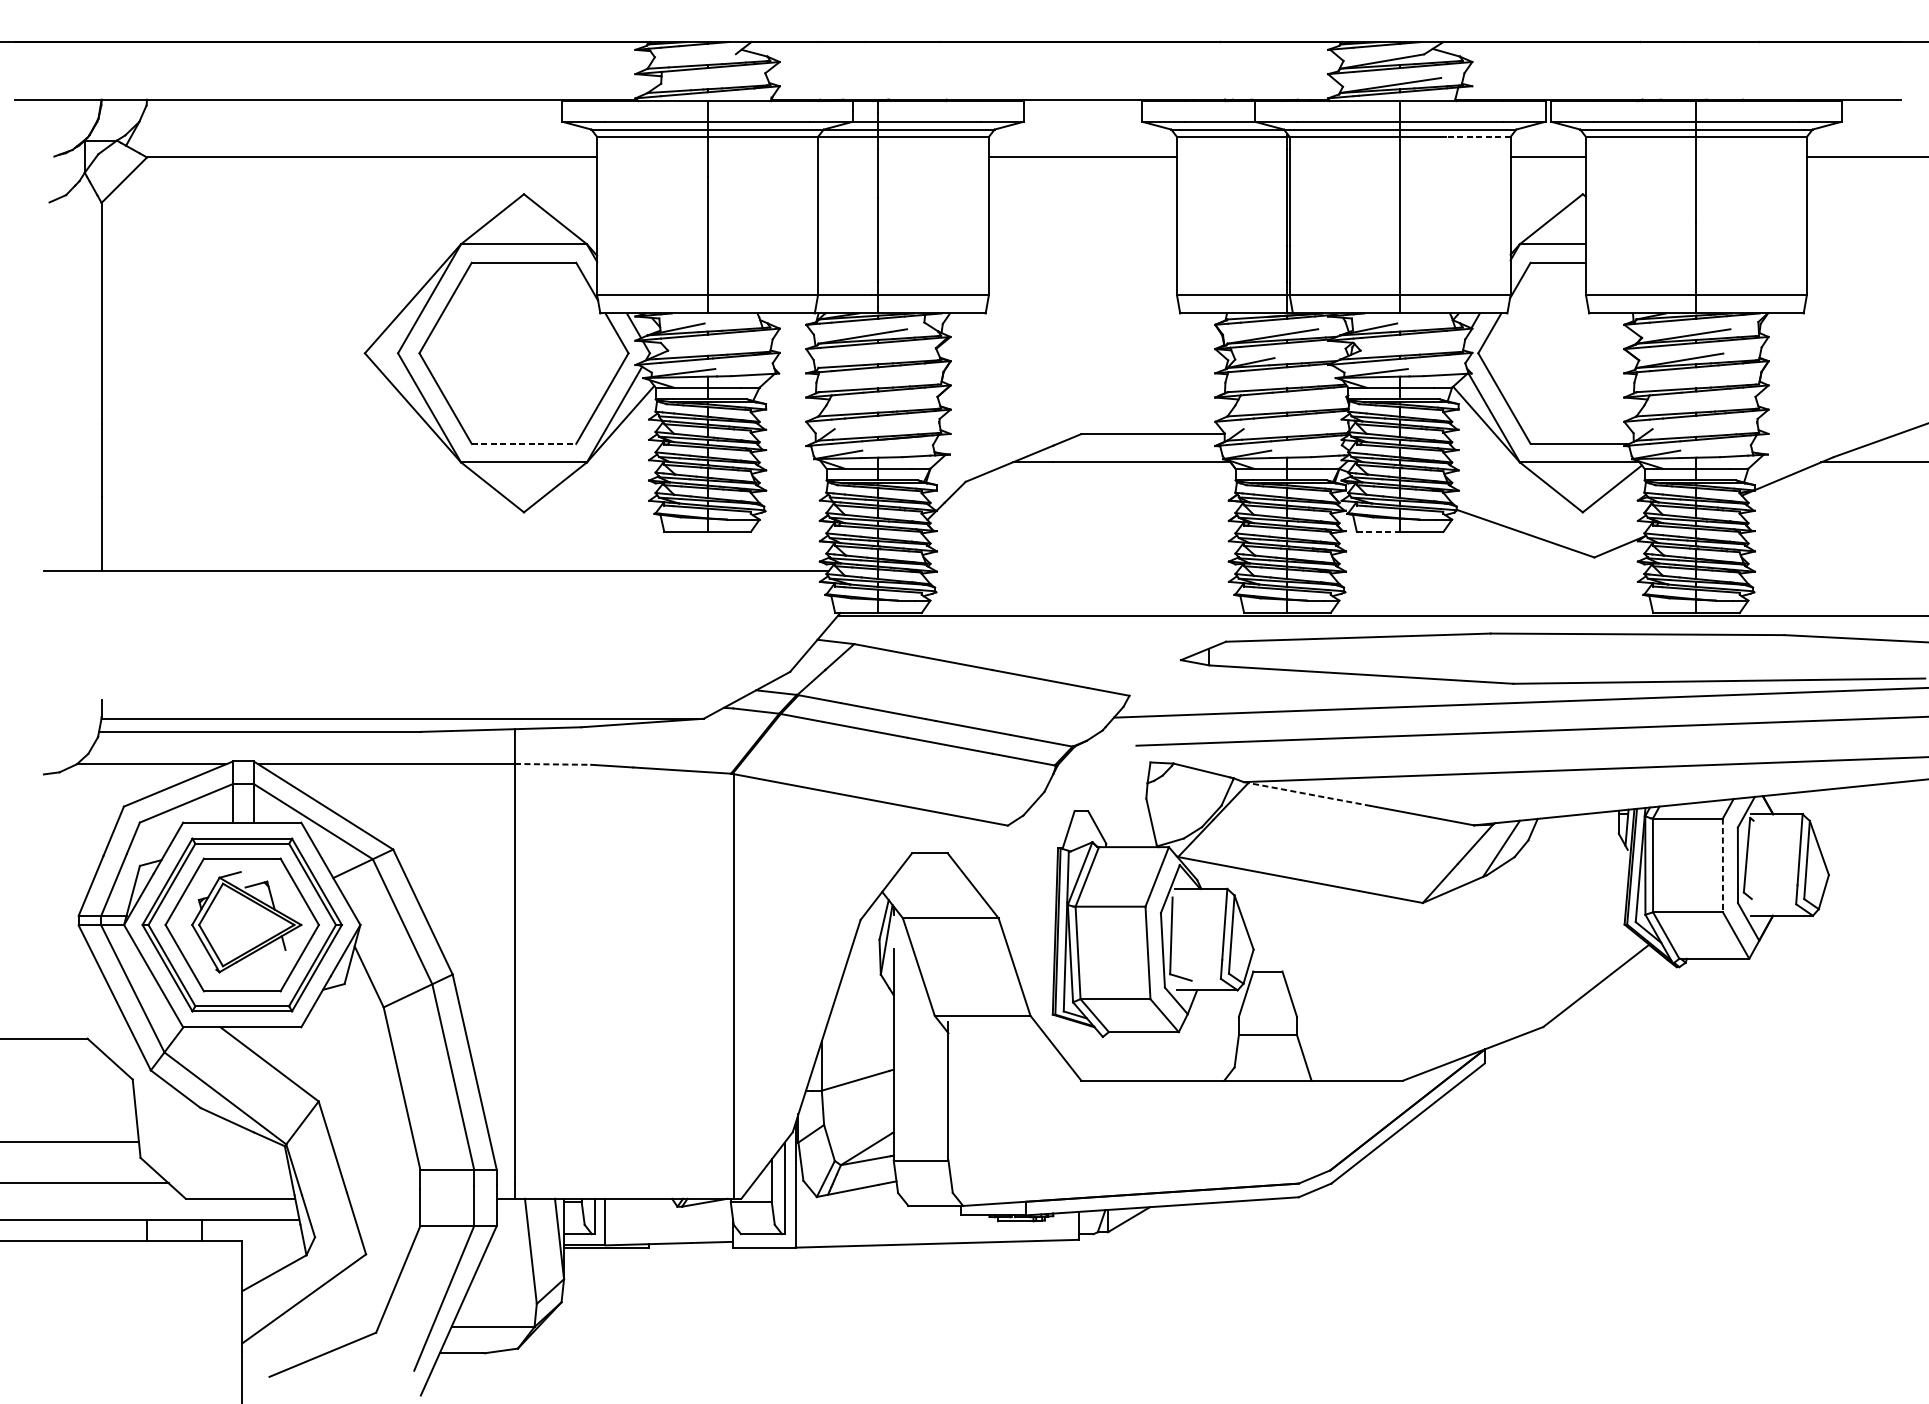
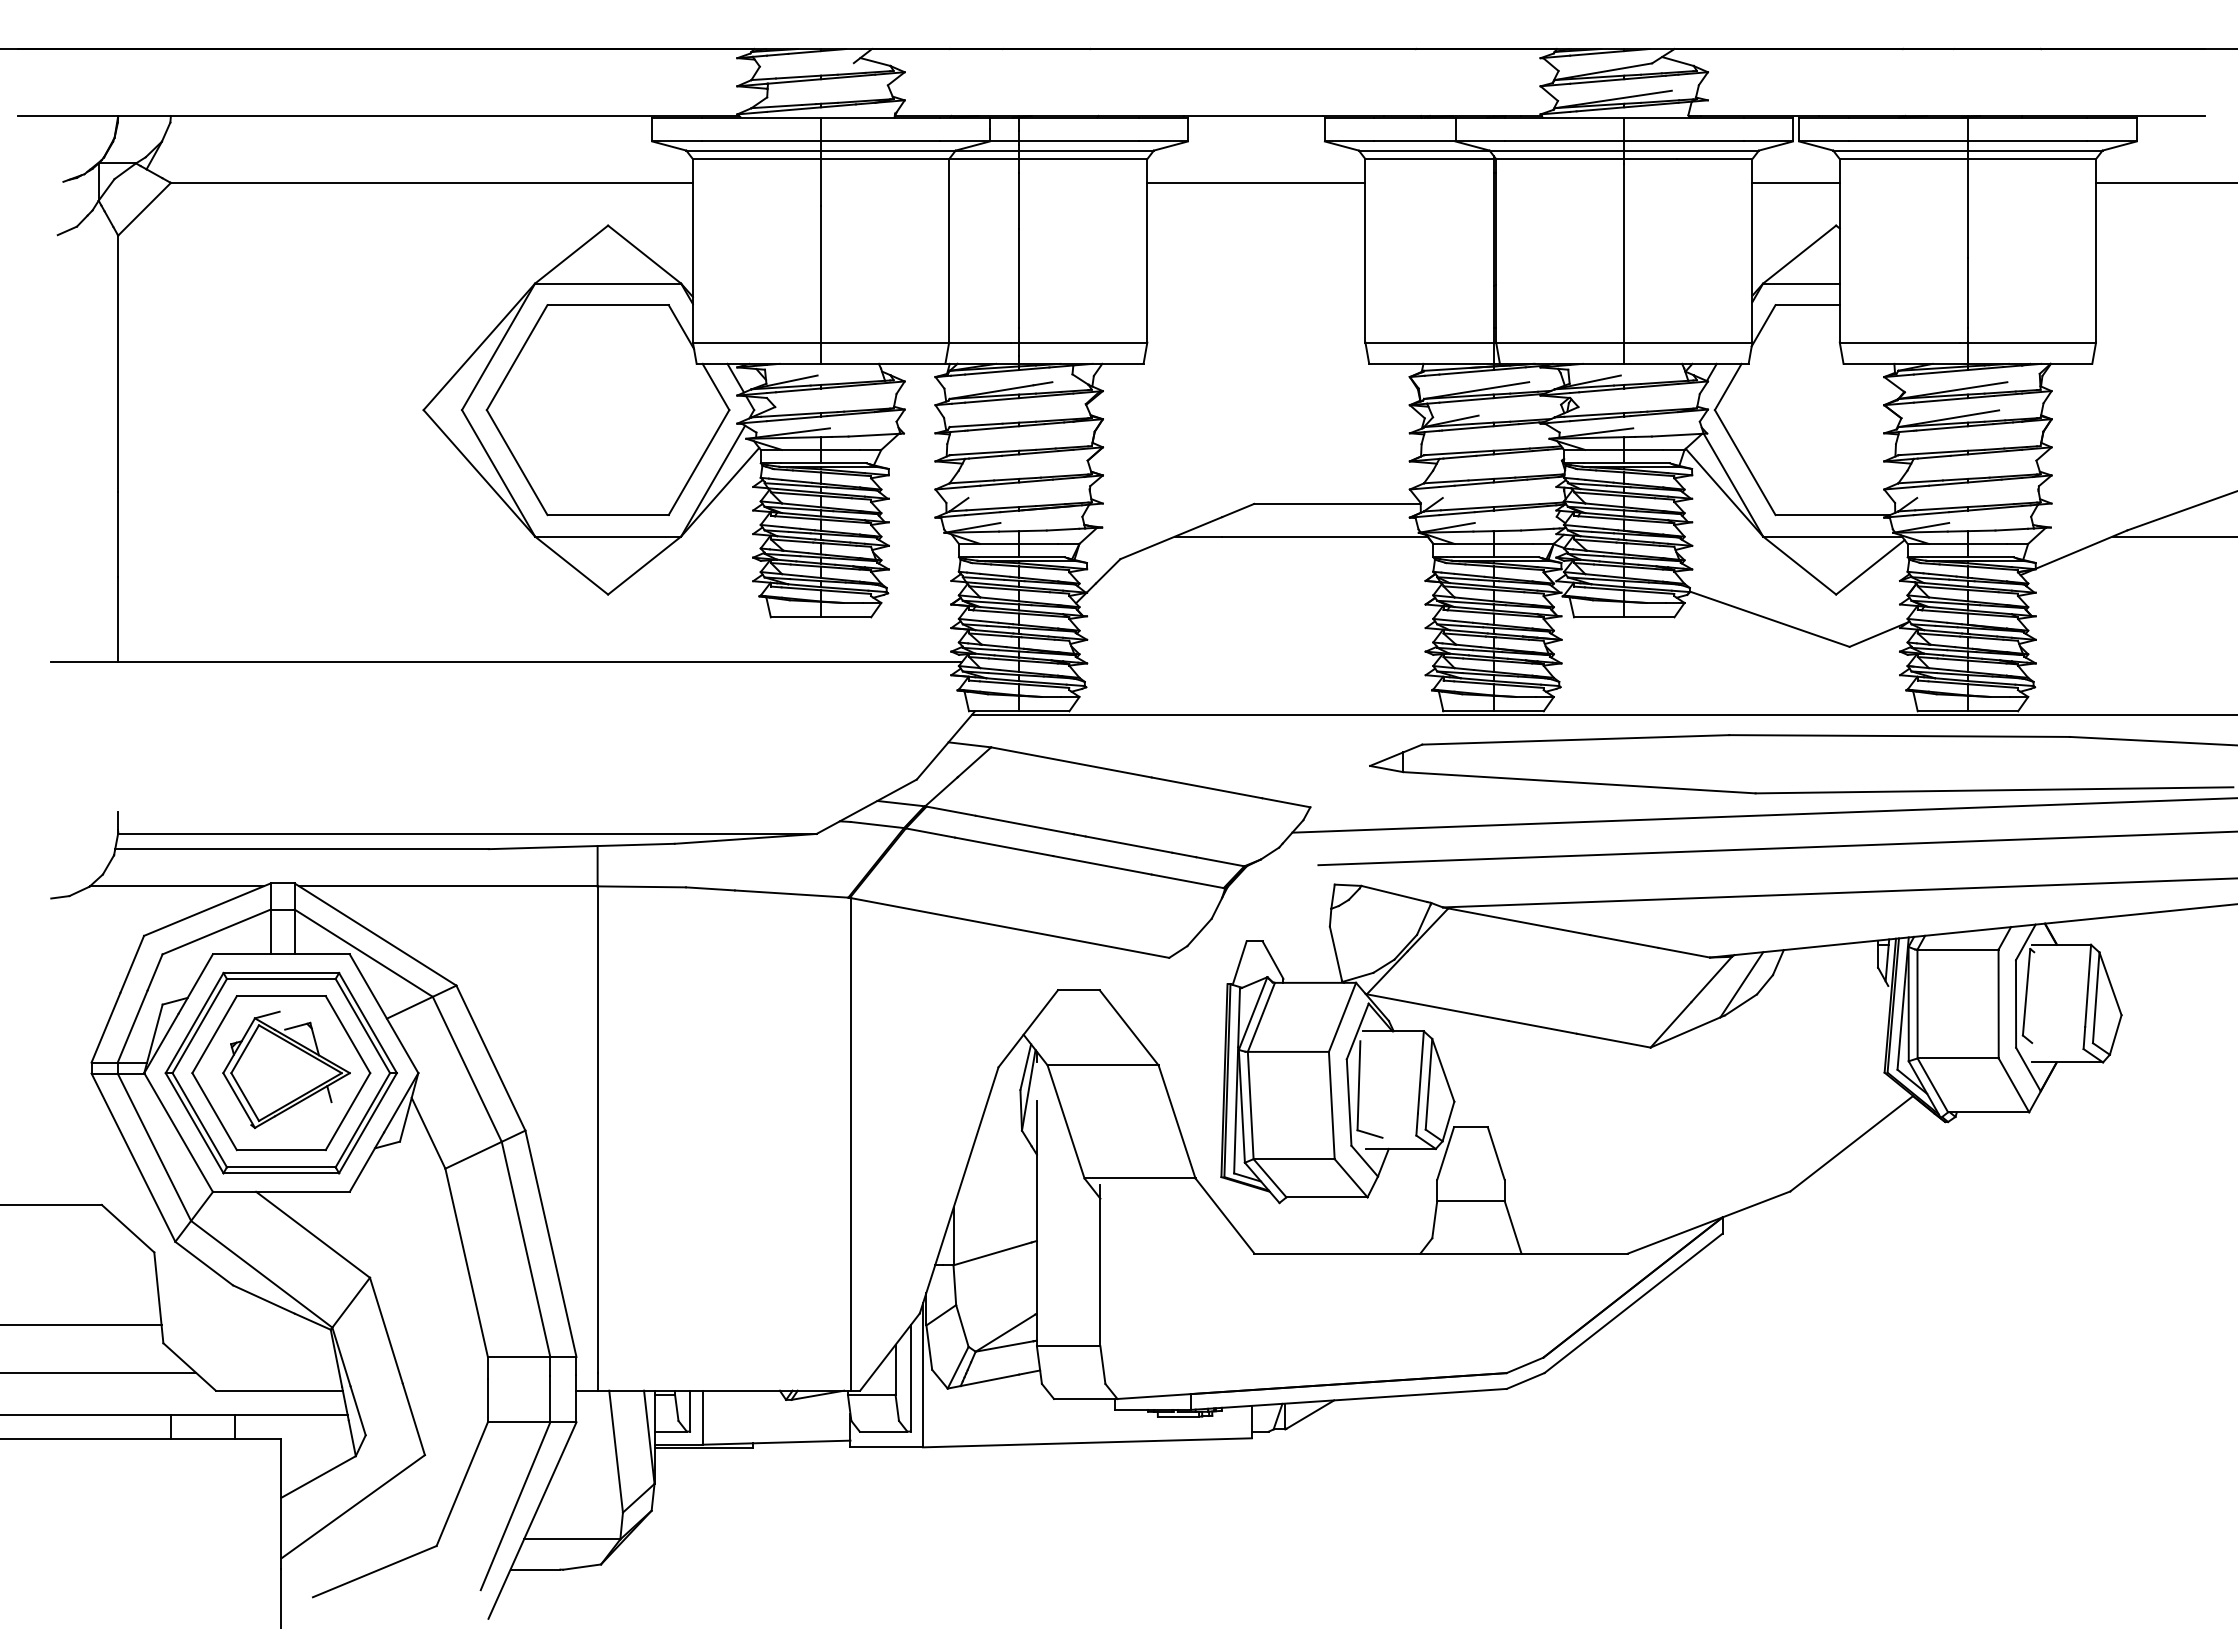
line: (1477, 137) -> (1714, 159), dashed -> solid
line: (524, 444) -> (608, 515), dashed -> solid
line: (1378, 532) -> (1599, 617), dashed -> solid
line: (553, 764) -> (642, 886), dashed -> solid
line: (1308, 794) -> (1518, 921), dashed -> solid
line: (1722, 865) -> (1998, 1004), dashed -> solid

